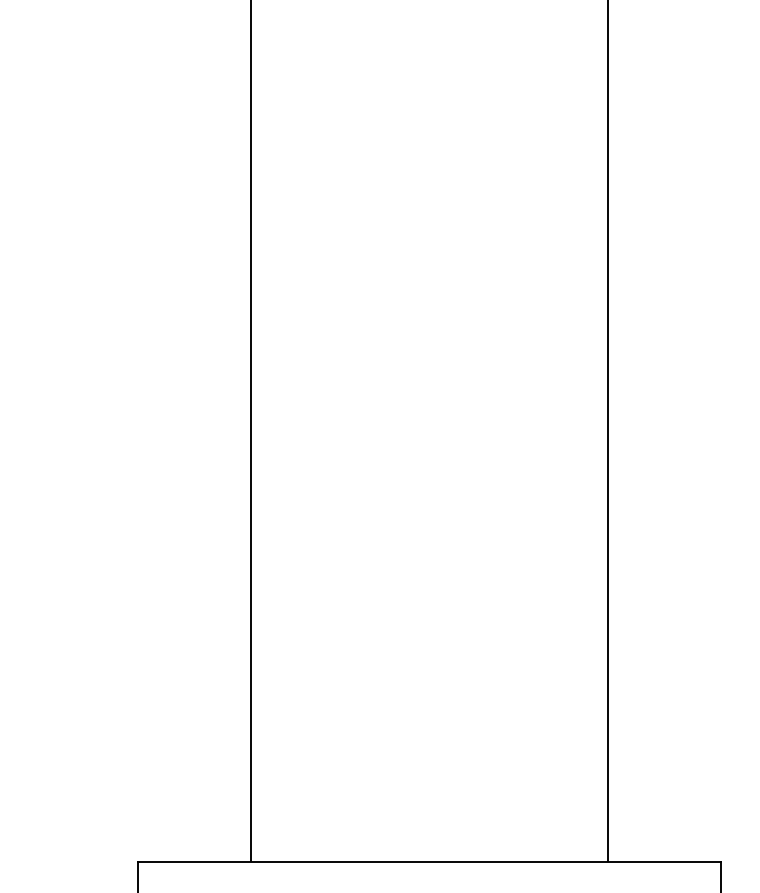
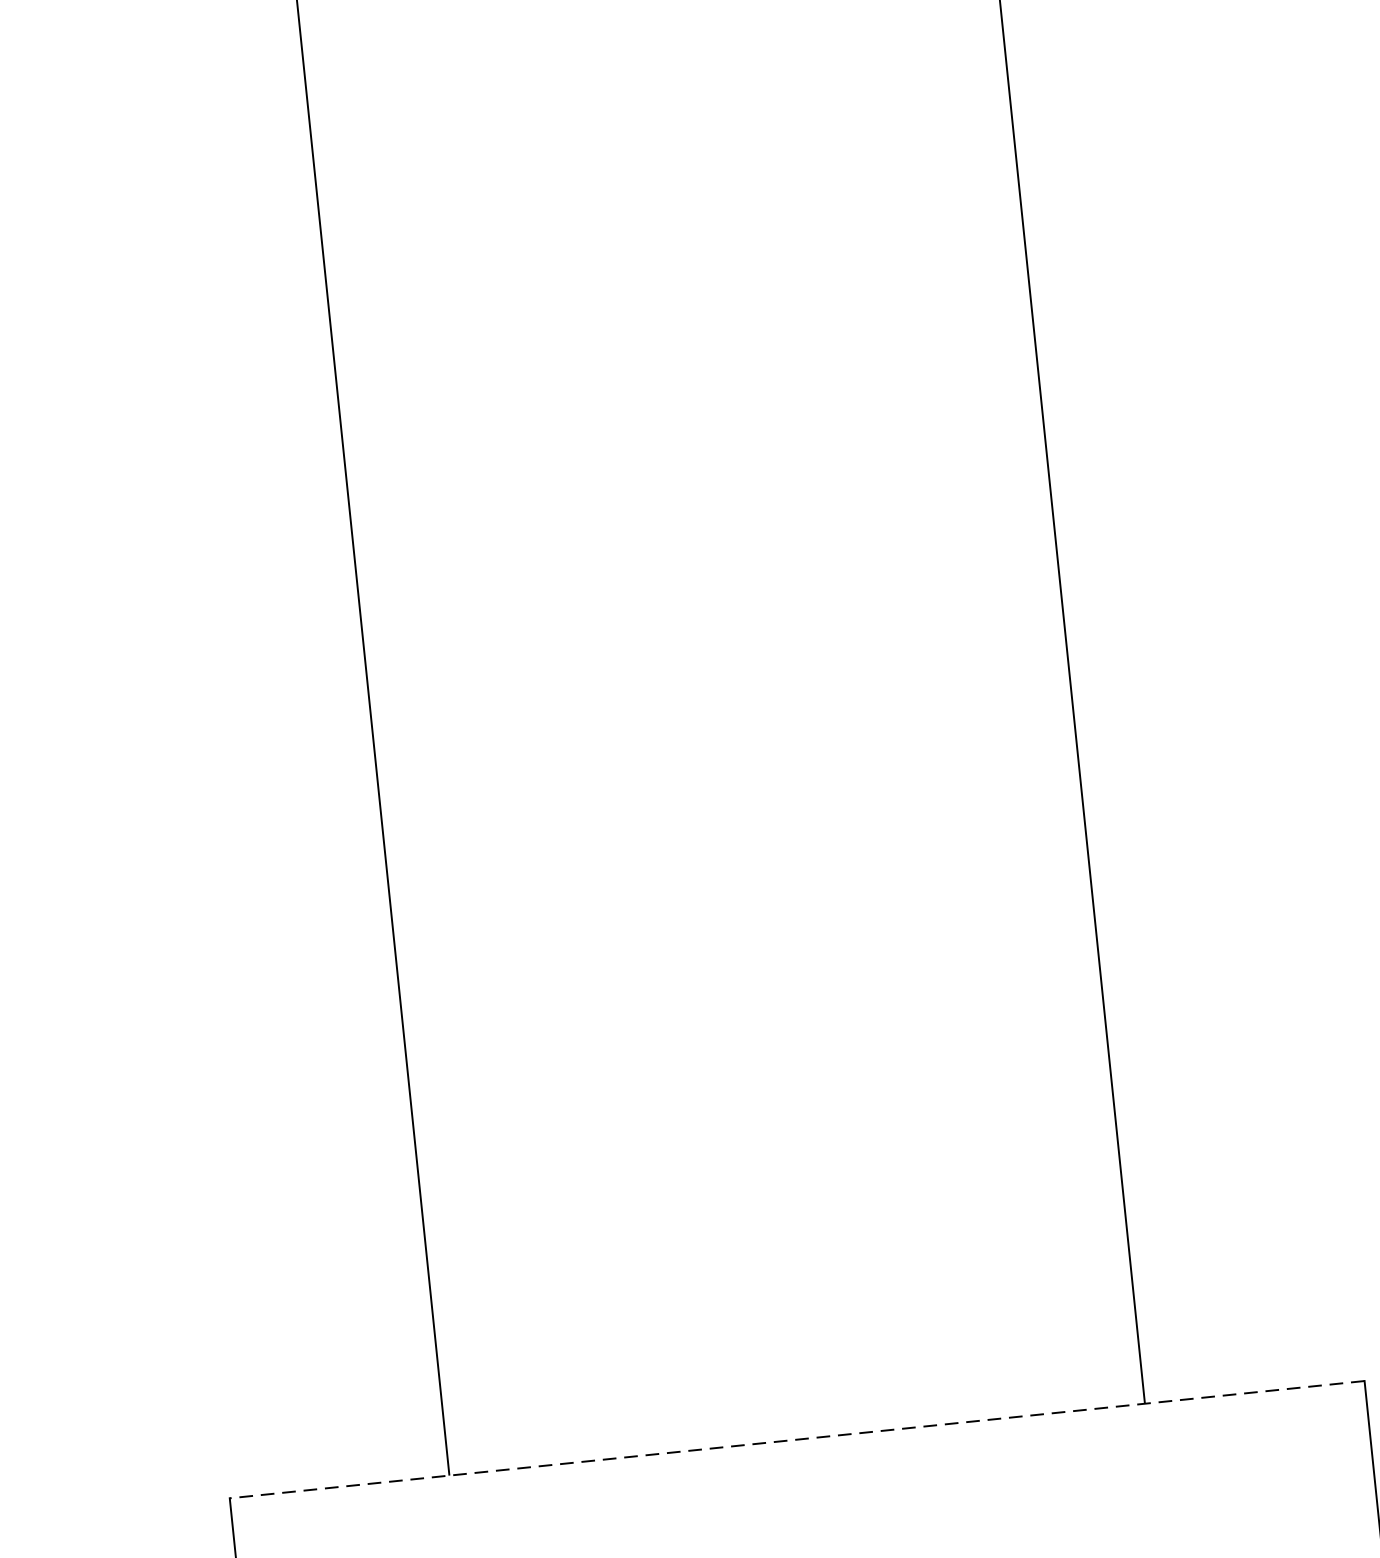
line: (429, 862) -> (797, 1440), solid -> dashed

